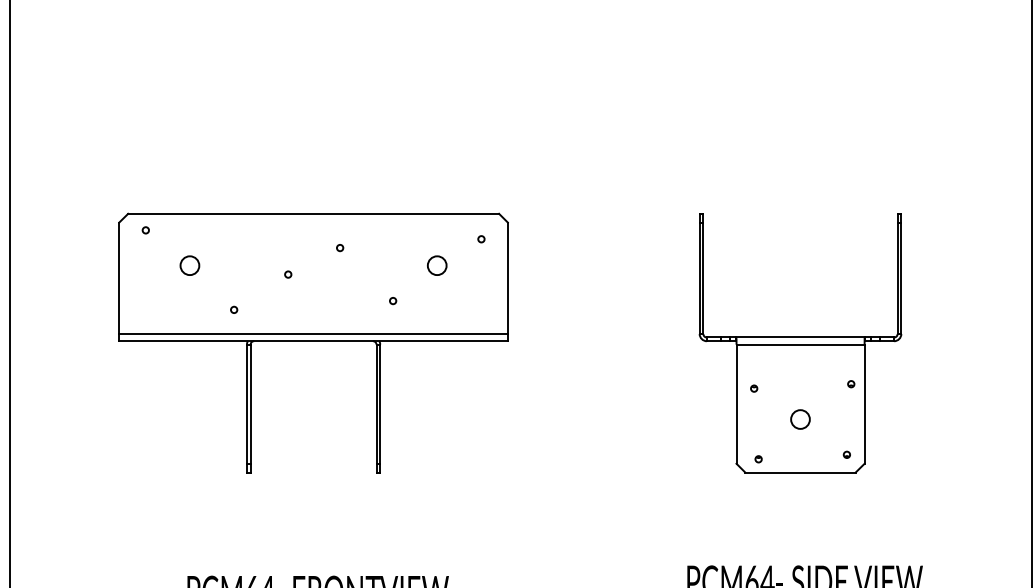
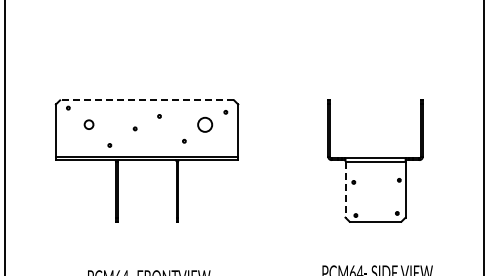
line: (312, 214) -> (146, 100), solid -> dashed
circle: (435, 265) -> (204, 124), size x1.6
line: (736, 403) -> (345, 189), solid -> dashed
circle: (800, 418) -> (375, 196), removed

